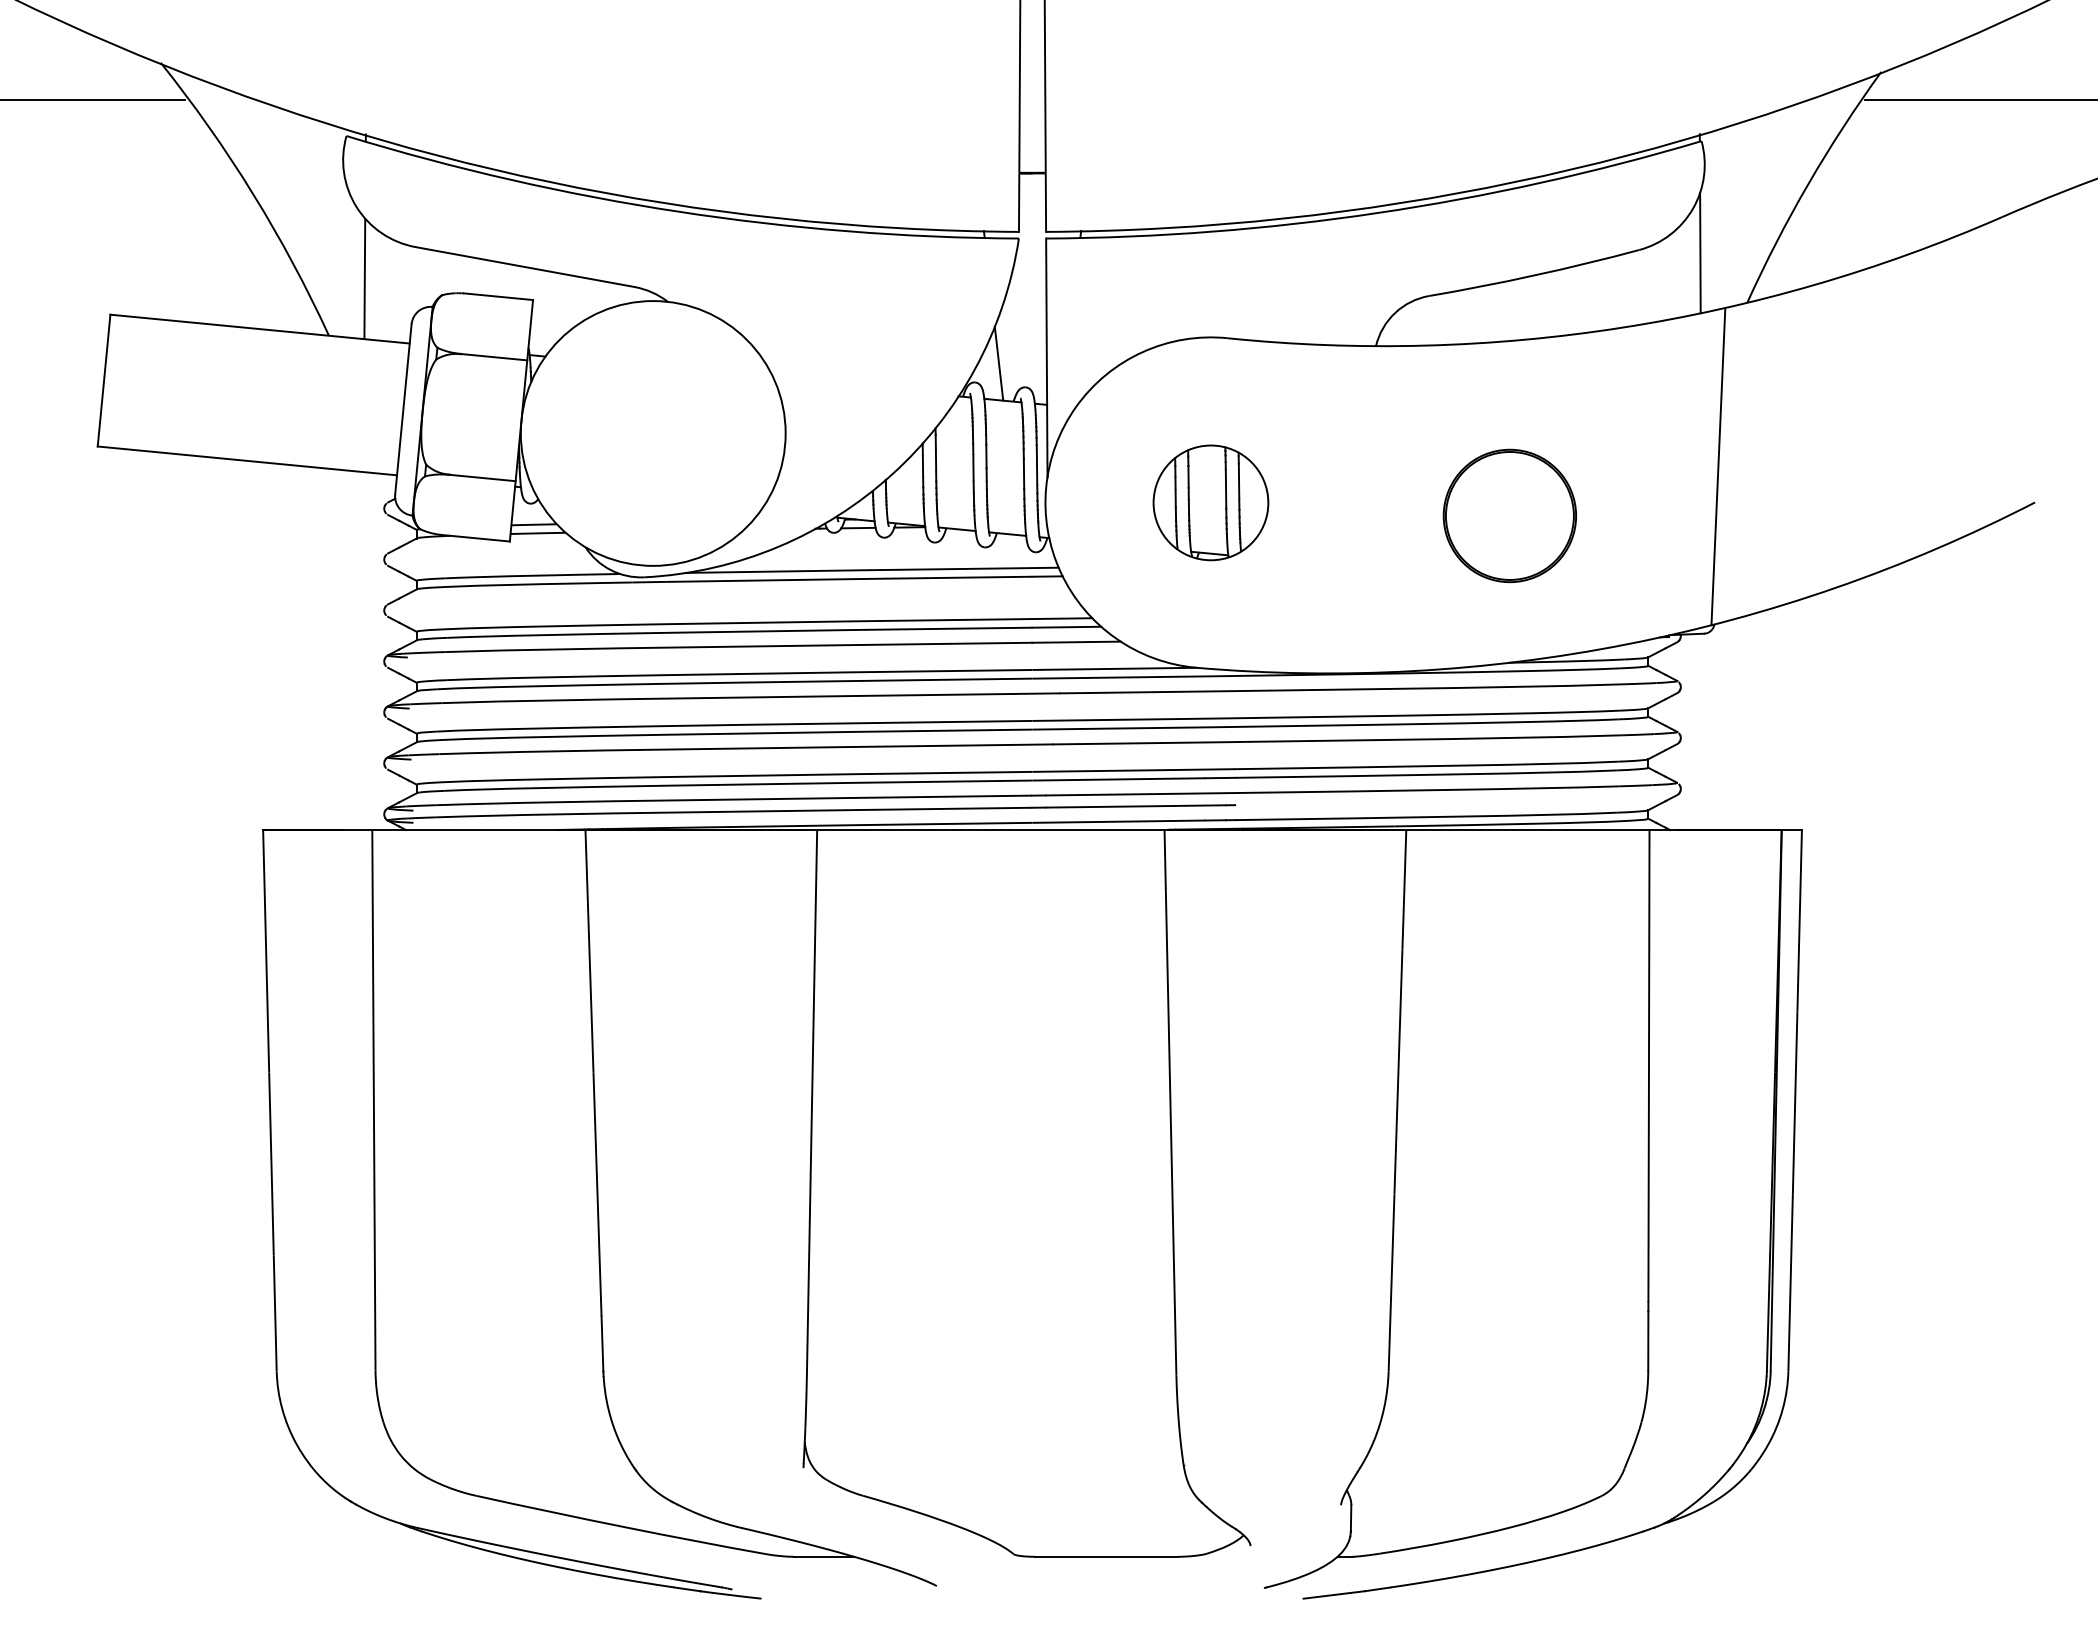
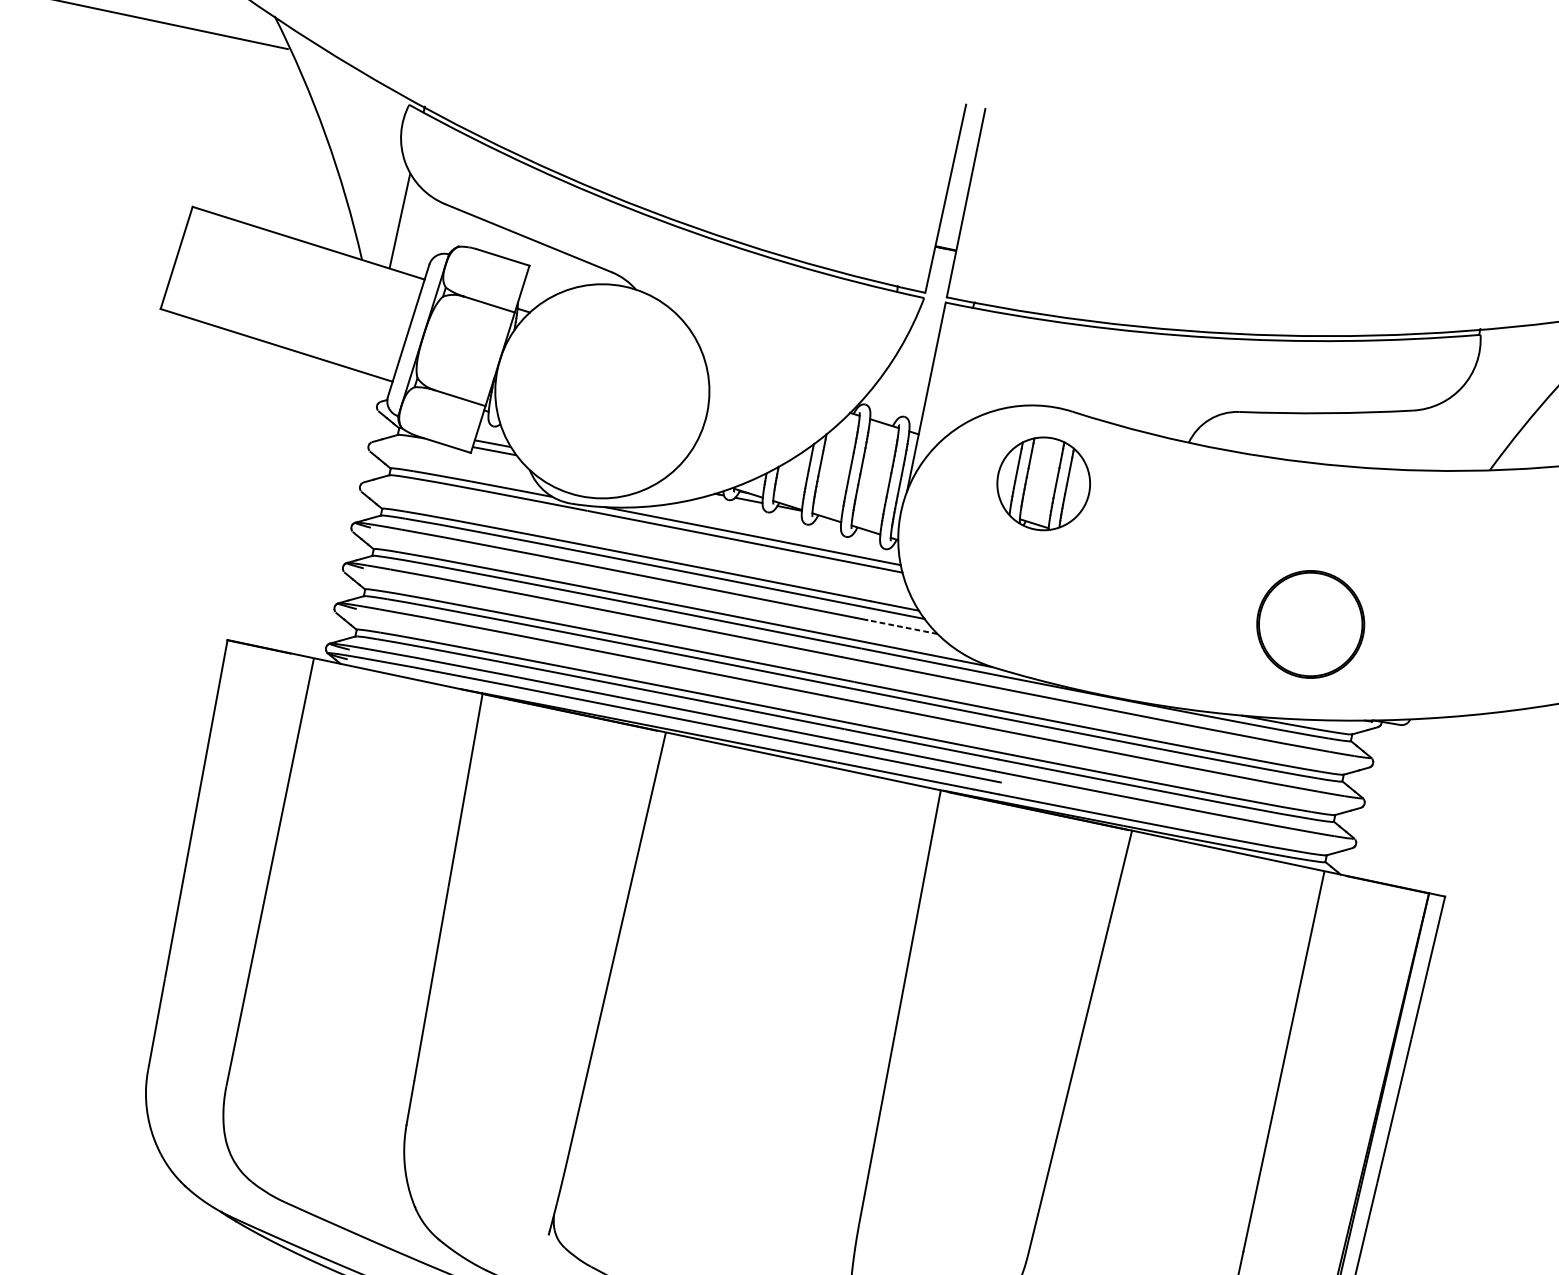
line: (1700, 252) -> (1461, 422), removed
line: (998, 363) -> (887, 393), removed
line: (1718, 466) -> (1439, 595), removed
part: (1210, 502) -> (1043, 483), moved
part: (1509, 515) -> (1310, 624), moved
line: (1075, 642) -> (901, 627), solid -> dashed

